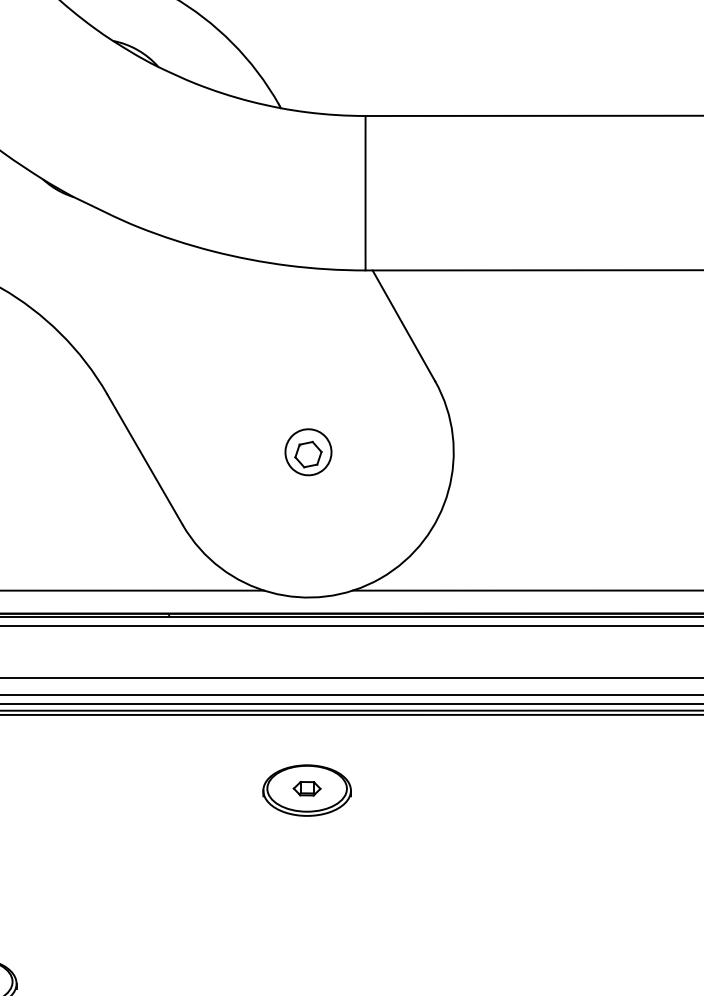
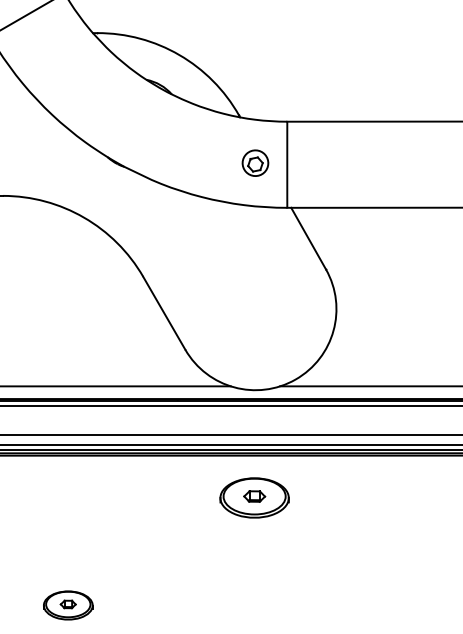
part: (308, 450) -> (255, 162), moved
part: (306, 789) -> (254, 497), size x1.4

